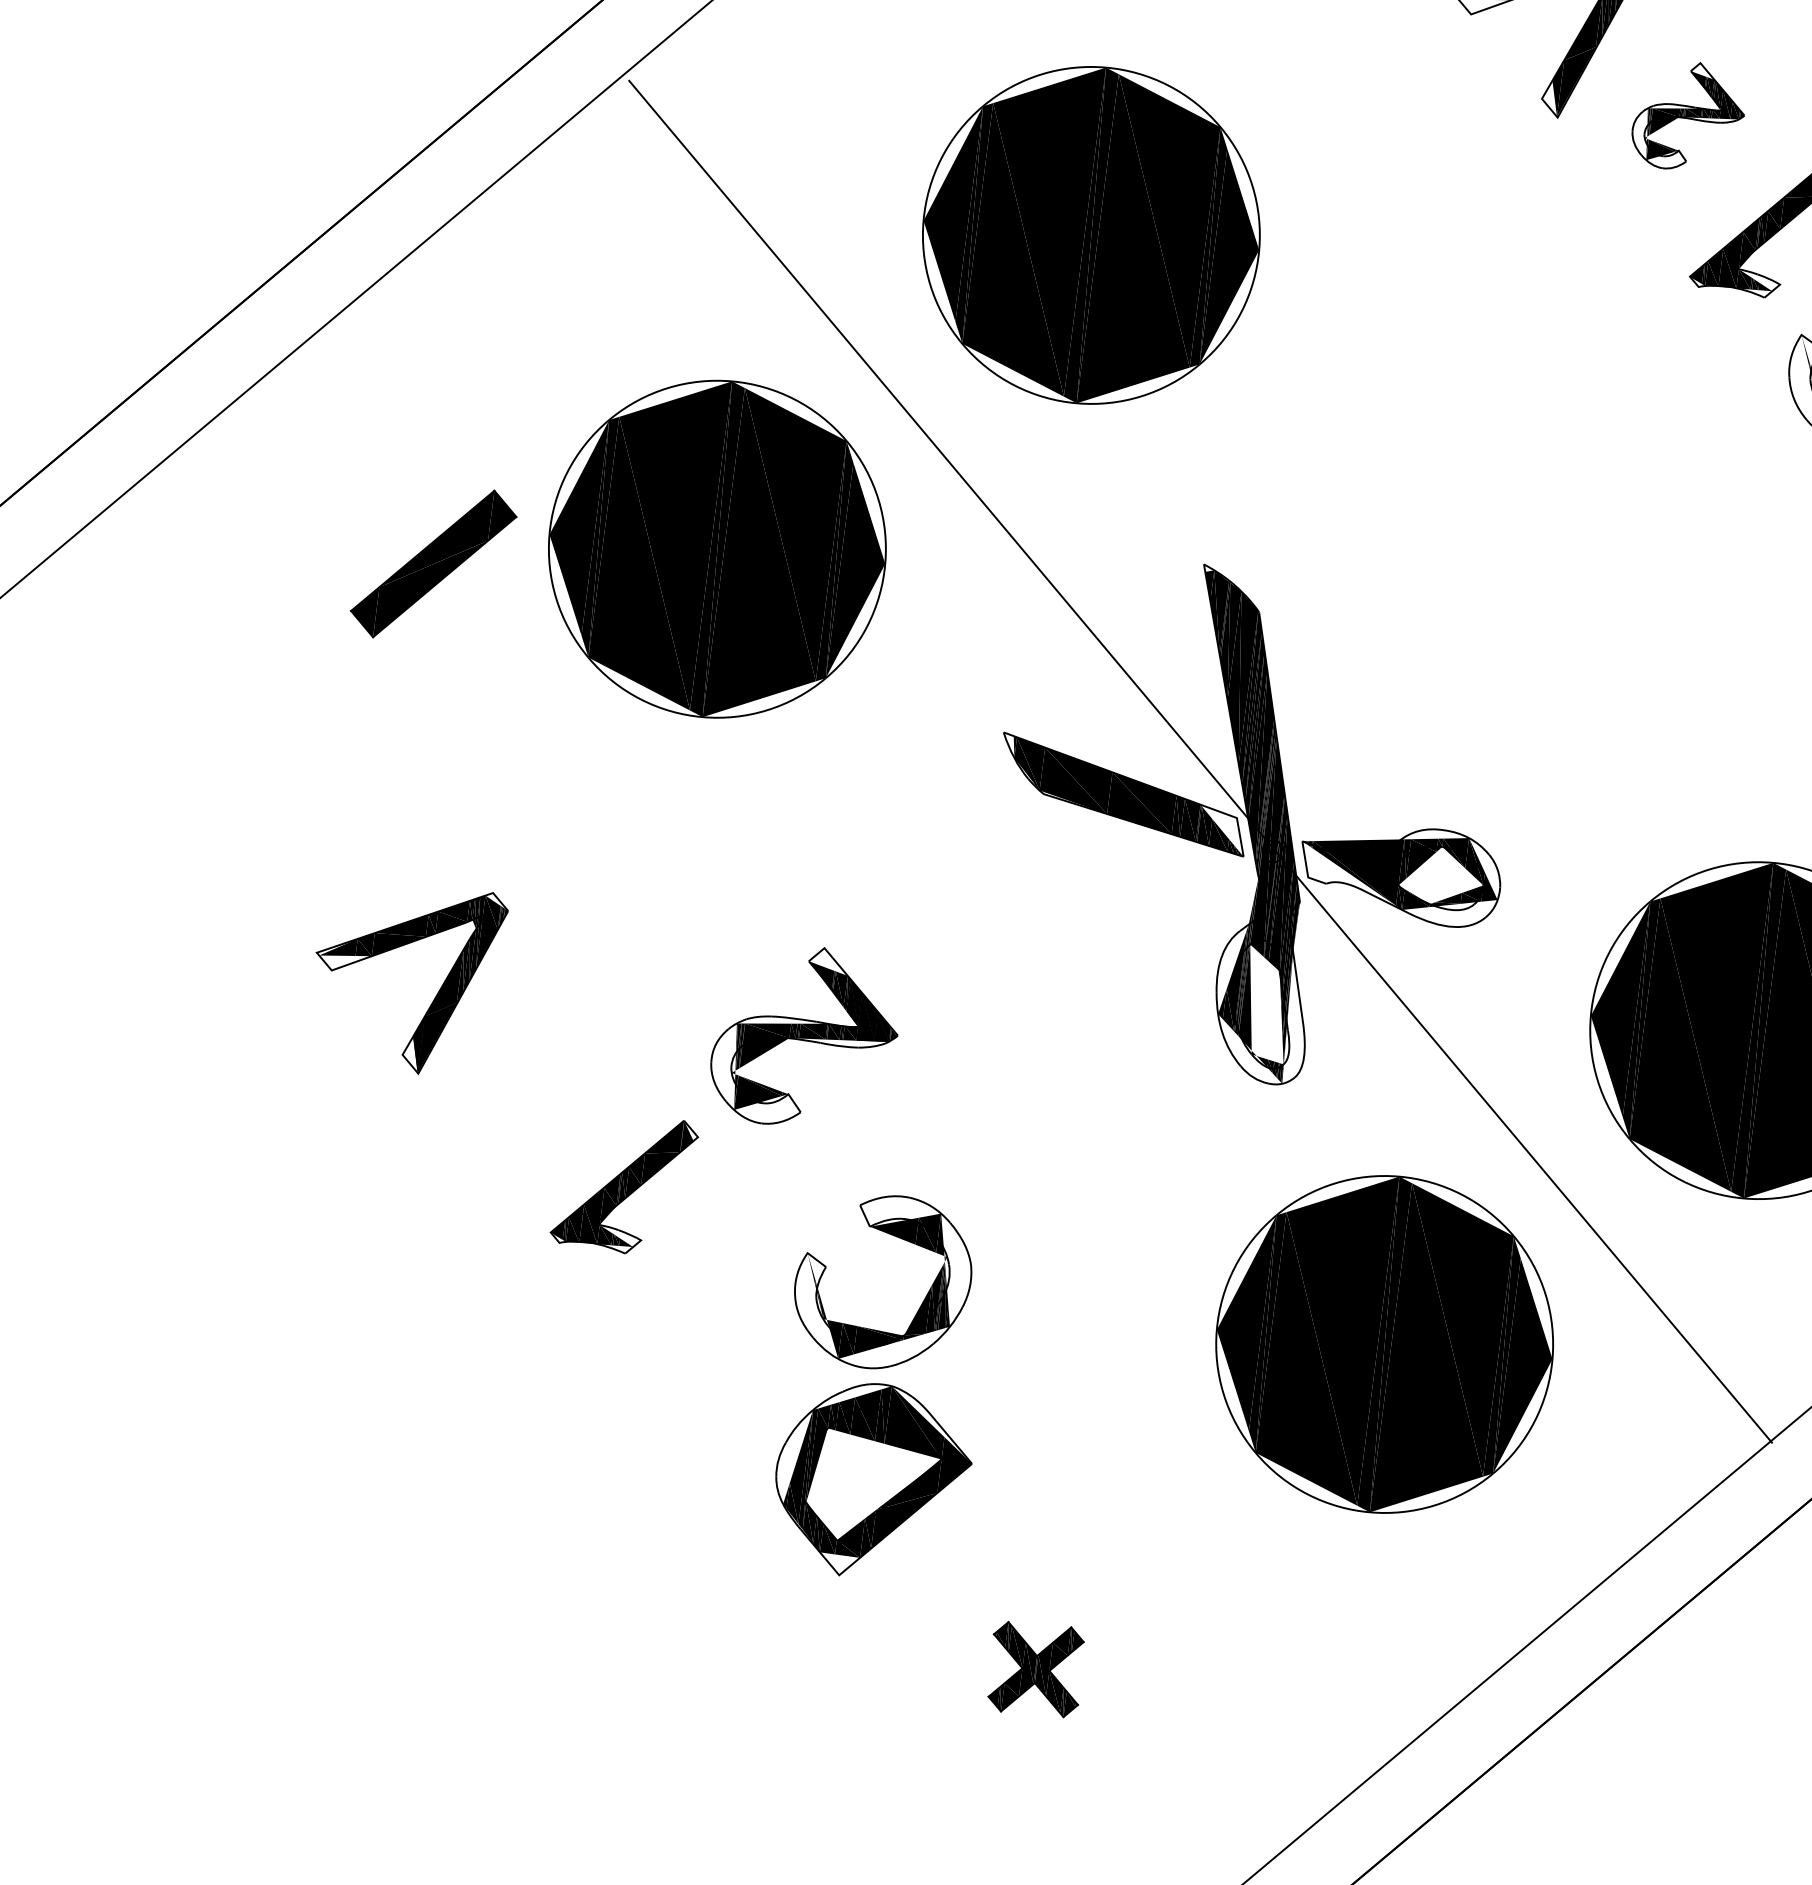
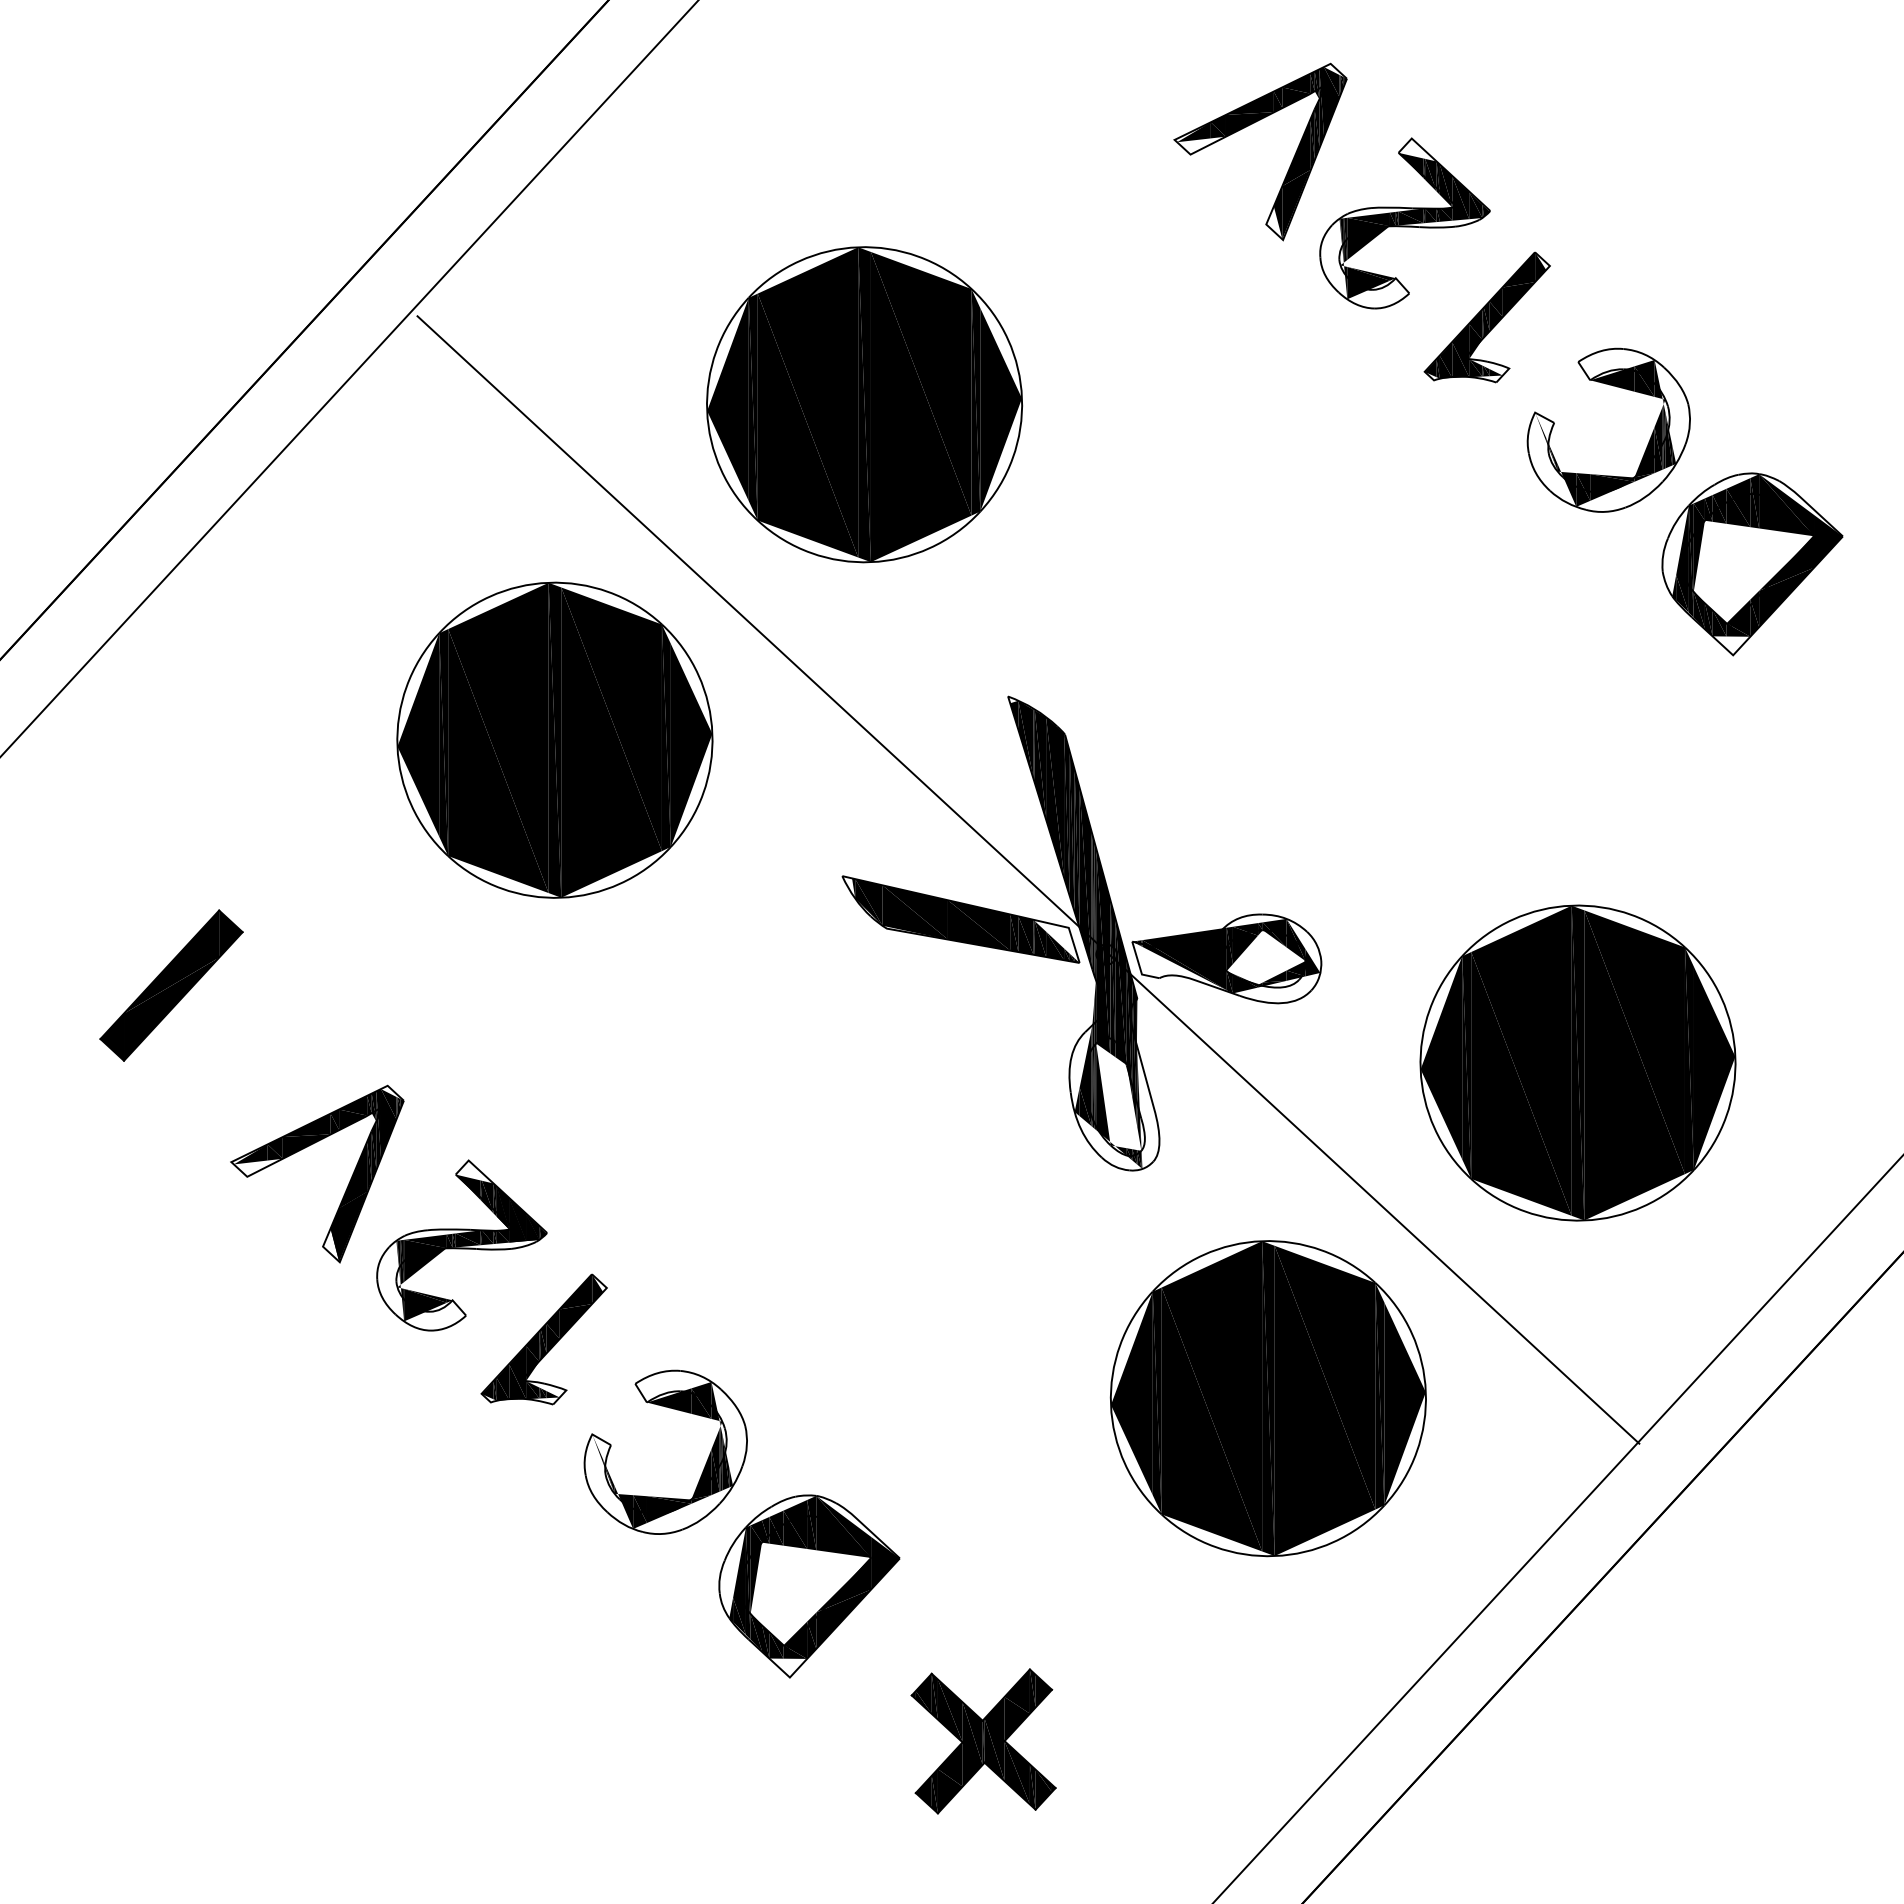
part: (1688, 116) -> (1404, 223), size x1.67
part: (433, 563) -> (171, 985), moved
part: (805, 1037) -> (461, 1245), moved
part: (920, 1304) -> (703, 1468), moved
part: (1035, 1669) -> (983, 1741), size x1.67

